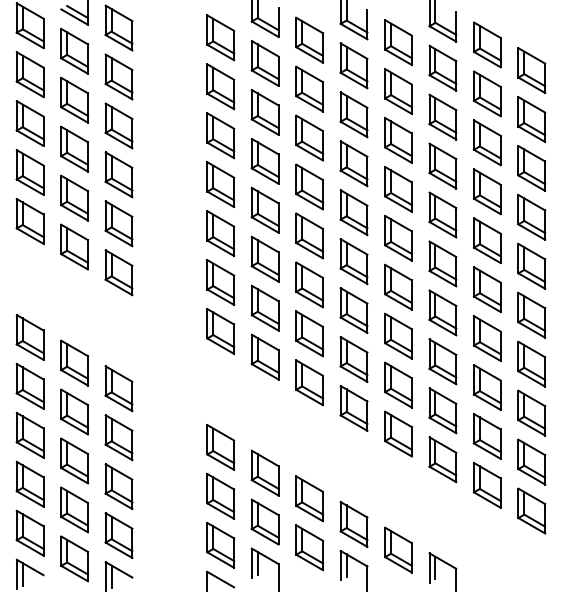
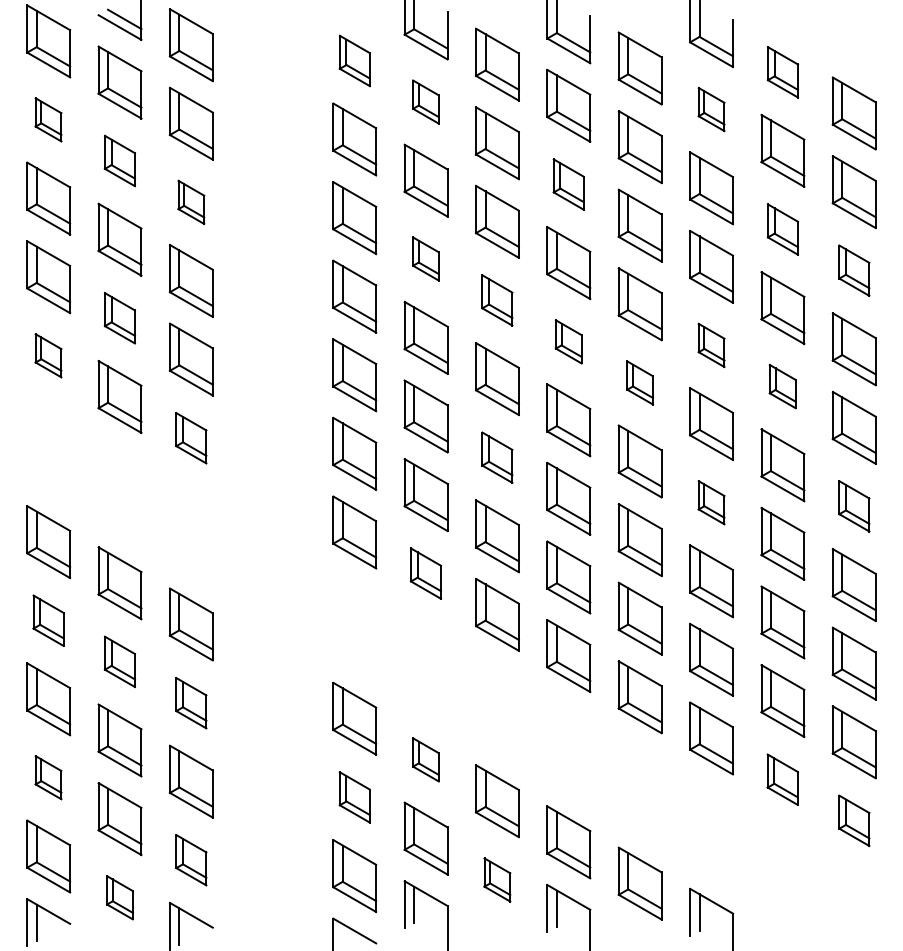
part: (220, 37) -> (354, 60), size x0.7
part: (487, 44) -> (783, 71), size x0.7
part: (264, 63) -> (425, 102), size x0.6
part: (442, 67) -> (710, 108), size x0.6
part: (29, 74) -> (47, 119), size x0.6
part: (74, 99) -> (119, 159), size x0.7
part: (353, 114) -> (567, 184), size x0.7
part: (118, 125) -> (190, 201), size x0.6
part: (487, 142) -> (783, 228), size x0.7
part: (264, 160) -> (425, 257), size x0.6
part: (531, 168) -> (853, 270), size x0.7
part: (309, 186) -> (497, 299), size x0.7
part: (74, 197) -> (119, 317), size x0.7
part: (353, 212) -> (567, 341), size x0.6
part: (442, 214) -> (710, 344), size x0.6
part: (29, 221) -> (47, 355), size x0.6
part: (398, 238) -> (640, 383), size x0.6
part: (486, 240) -> (781, 386), size x0.6
part: (118, 272) -> (190, 437), size x0.7
part: (309, 284) -> (497, 457), size x0.7
part: (442, 312) -> (710, 501), size x0.6
part: (531, 314) -> (853, 505), size x0.7
part: (264, 356) -> (425, 572), size x0.7
part: (29, 386) -> (47, 620), size x0.7
part: (74, 411) -> (119, 660), size x0.7
part: (118, 437) -> (190, 702), size x0.7
part: (264, 472) -> (425, 758), size x0.6
part: (29, 483) -> (47, 776), size x0.6
part: (486, 485) -> (781, 779), size x0.7
part: (220, 496) -> (354, 797), size x0.7
part: (531, 510) -> (853, 819), size x0.7
part: (118, 535) -> (190, 860), size x0.7
part: (309, 547) -> (497, 879), size x0.6
part: (74, 558) -> (119, 897), size x0.6

